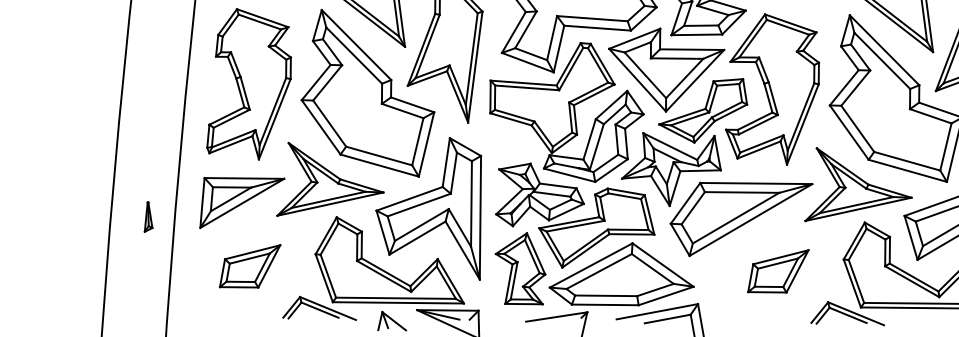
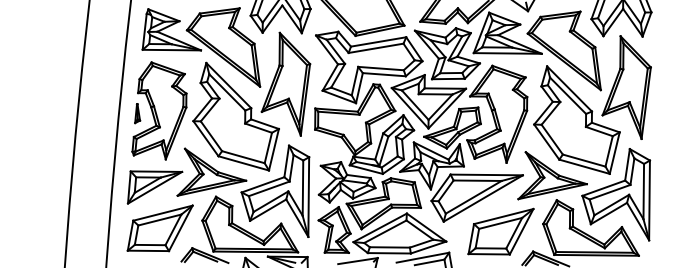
part: (148, 216) -> (137, 113), moved
part: (249, 266) -> (159, 228), size x1.67
part: (777, 271) -> (500, 231), size x1.67

